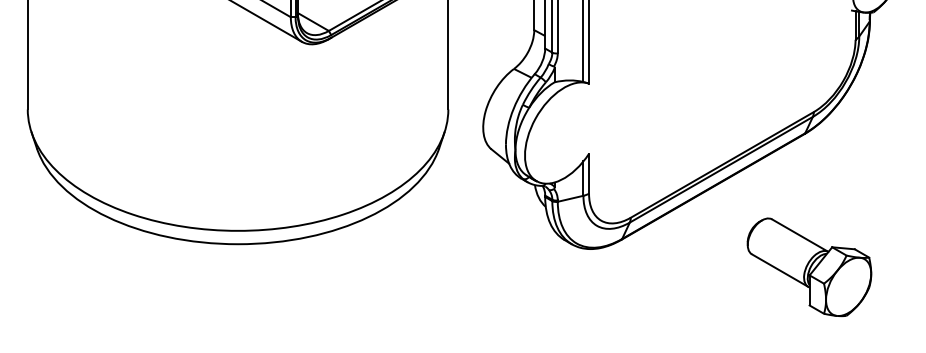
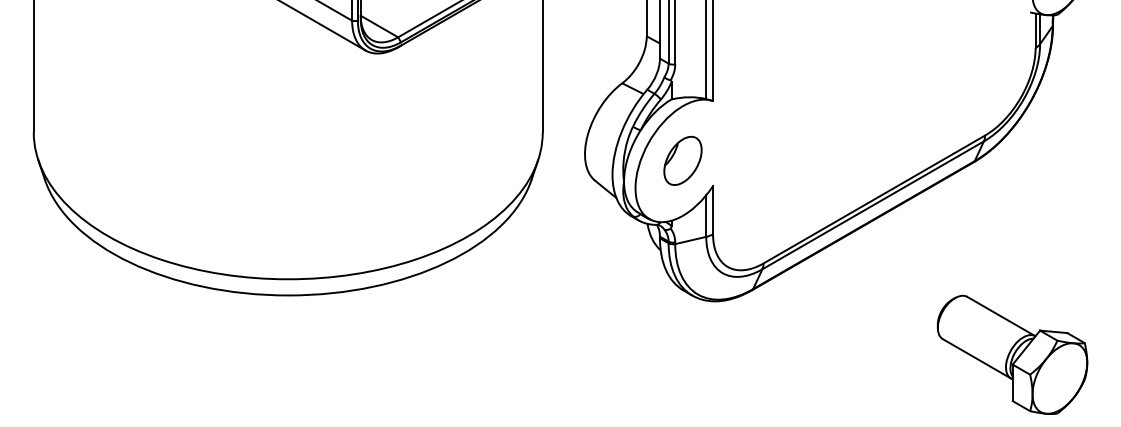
part: (563, 132) -> (682, 160), added
part: (809, 267) -> (1012, 355), moved

